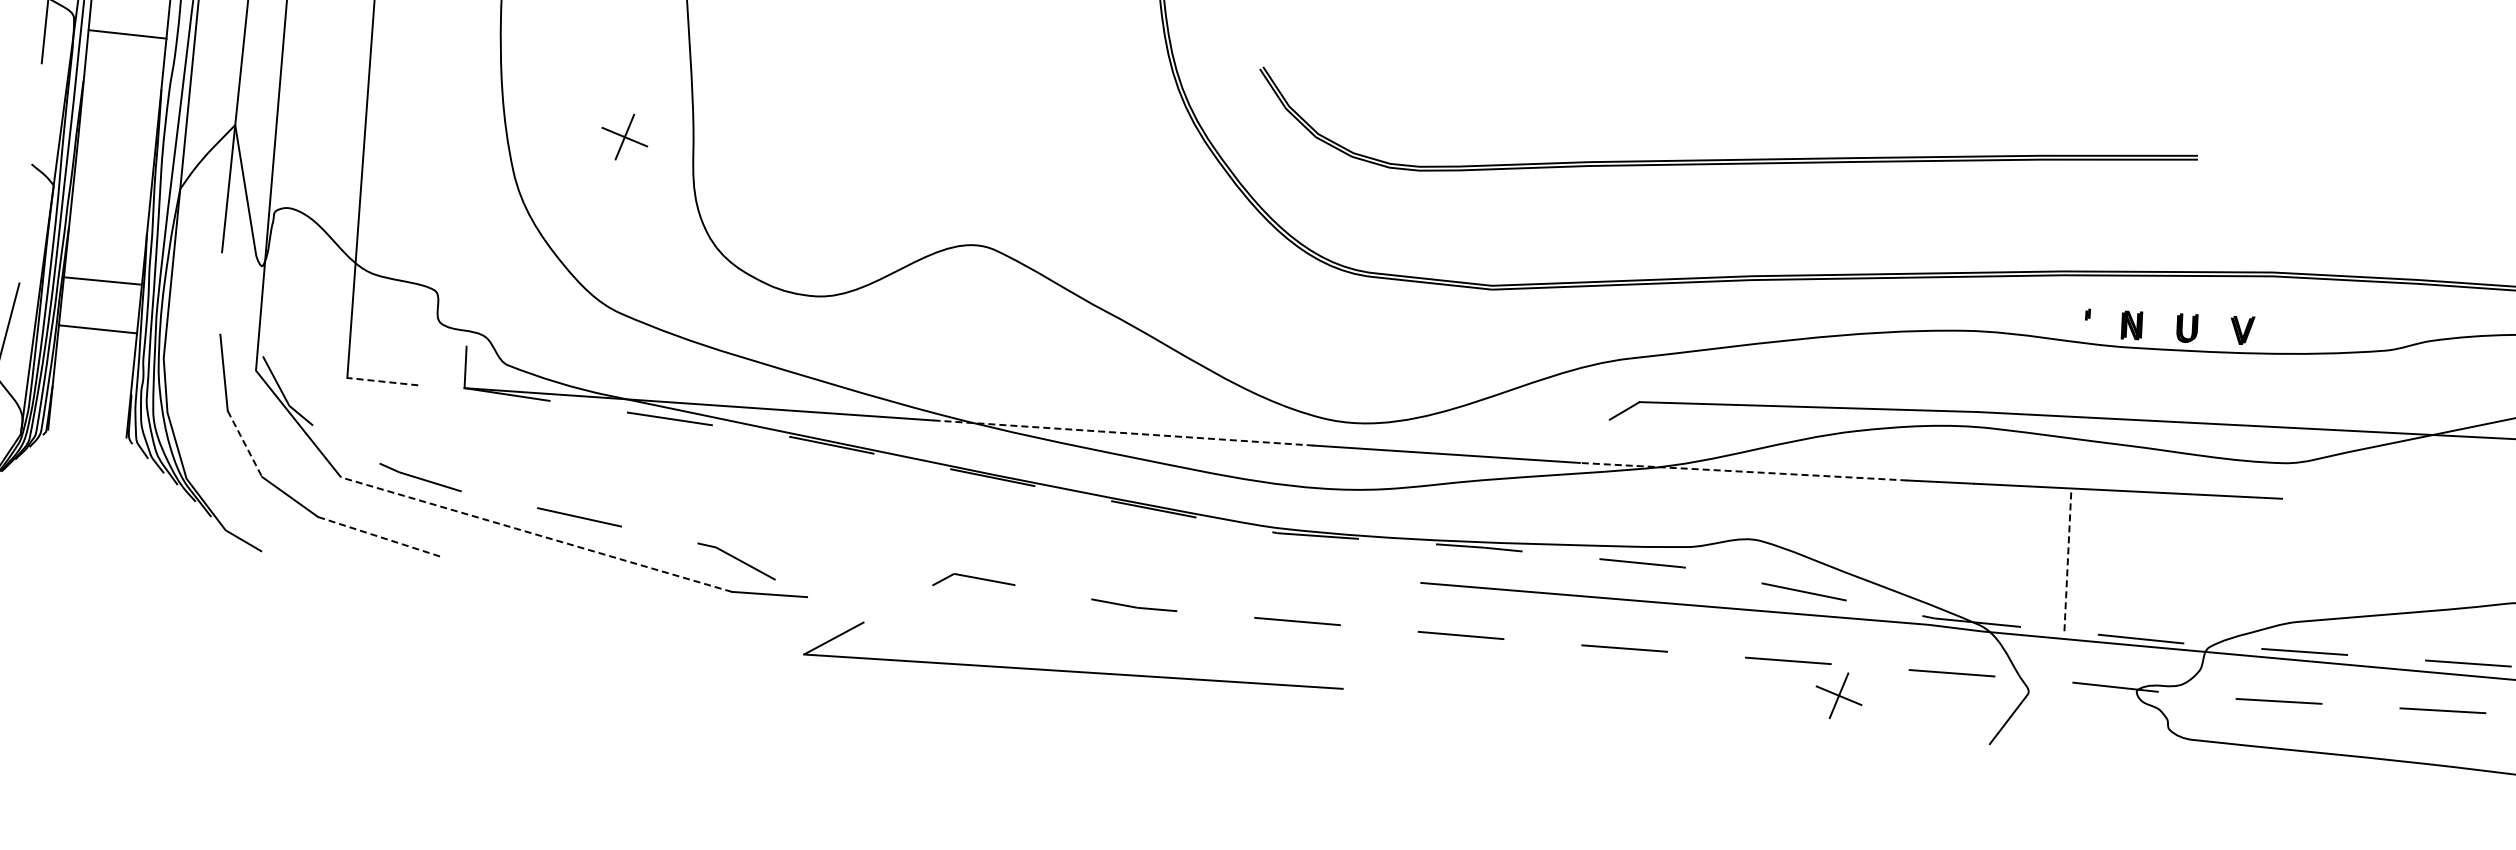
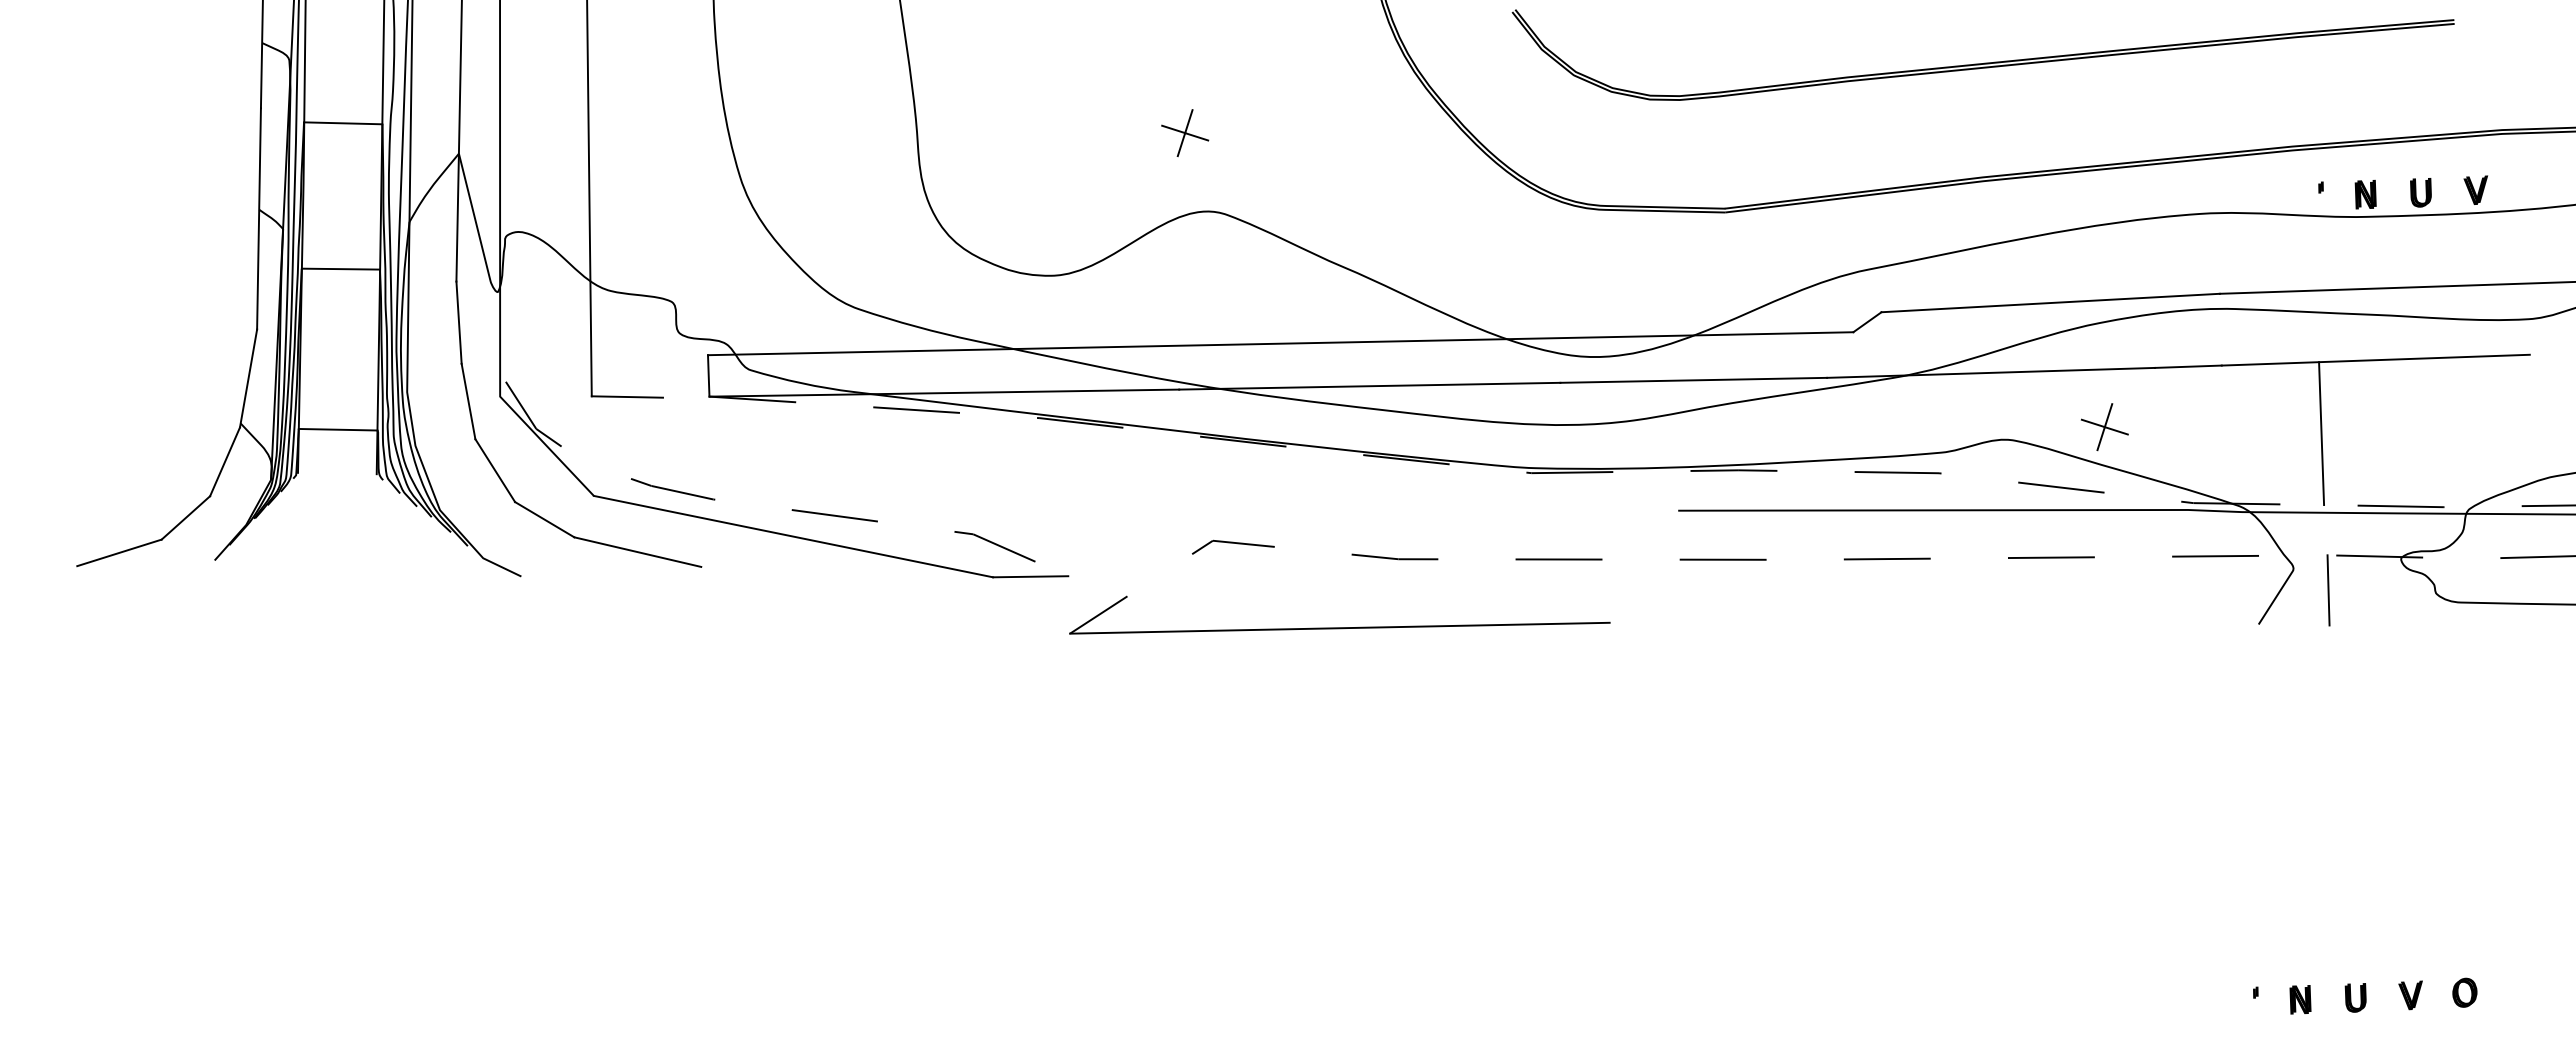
line: (127, 34) -> (342, 123), moved
part: (625, 137) -> (1185, 133), moved
part: (1726, 158) -> (1984, 62), moved
line: (30, 172) -> (258, 218), added
line: (102, 280) -> (340, 268), moved
line: (220, 293) -> (458, 322), added
line: (97, 329) -> (337, 429), moved
line: (382, 382) -> (627, 397), dashed -> solid
line: (1038, 382) -> (1280, 343), added
line: (1123, 433) -> (1369, 386), dashed -> solid
line: (245, 444) -> (495, 471), dashed -> solid
line: (1743, 471) -> (1990, 372), dashed -> solid
line: (536, 534) -> (793, 536), dashed -> solid
line: (380, 537) -> (638, 552), dashed -> solid
line: (2067, 559) -> (2321, 433), dashed -> solid
part: (1838, 696) -> (2104, 427), moved
line: (2061, 716) -> (2328, 590), added

